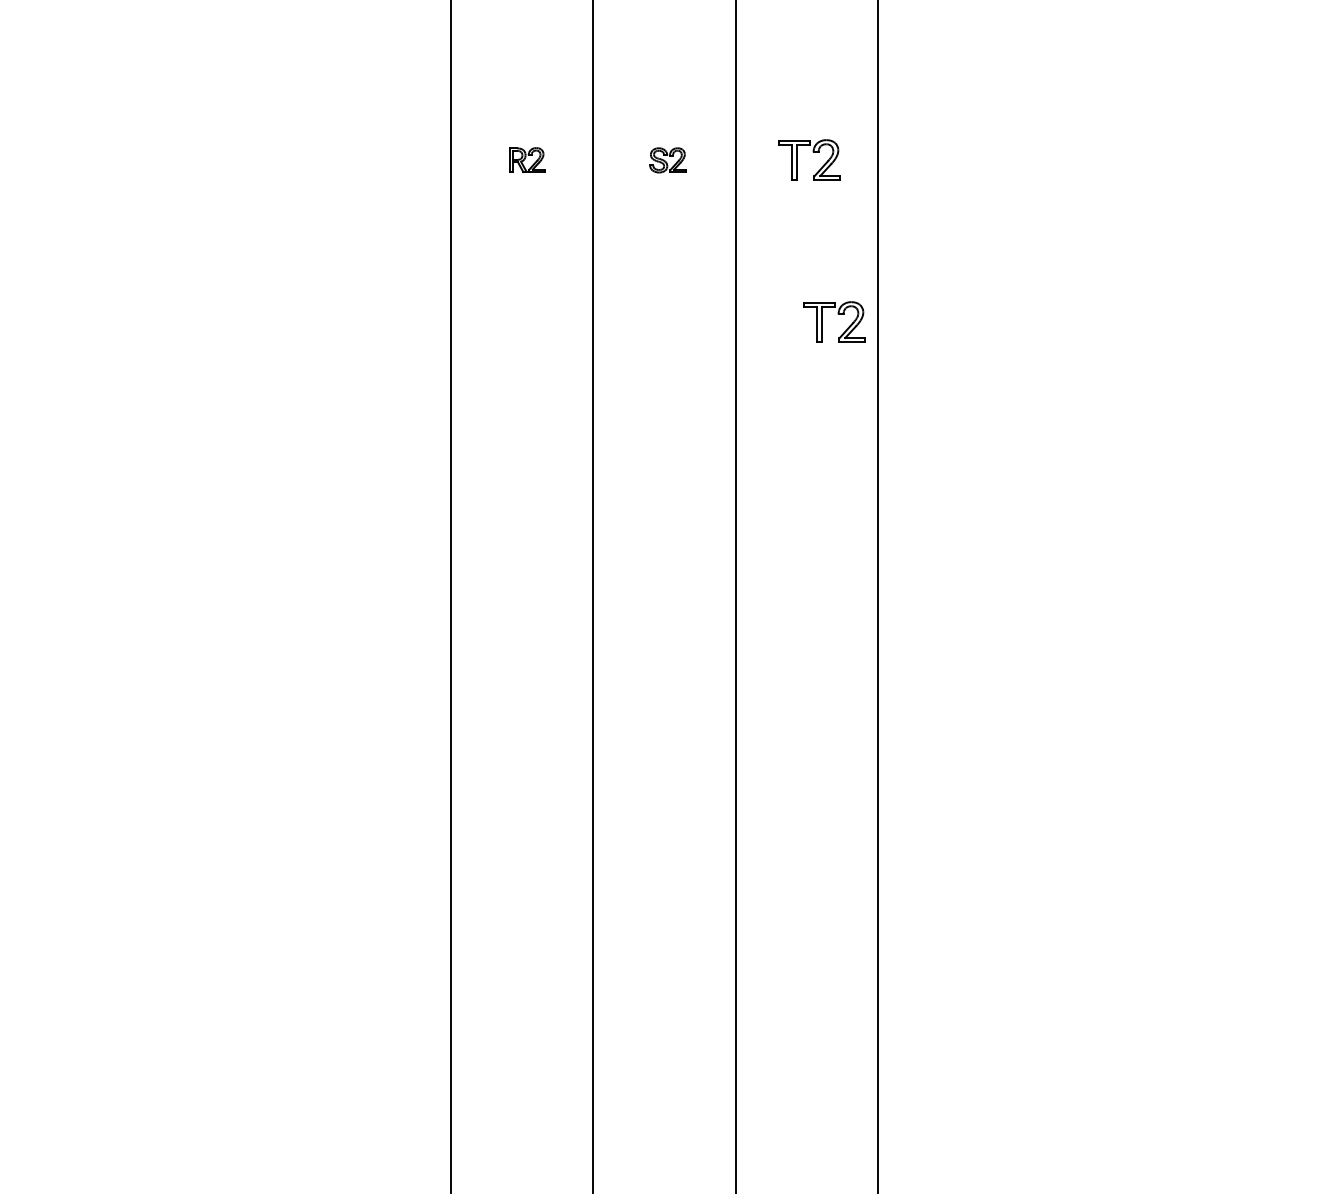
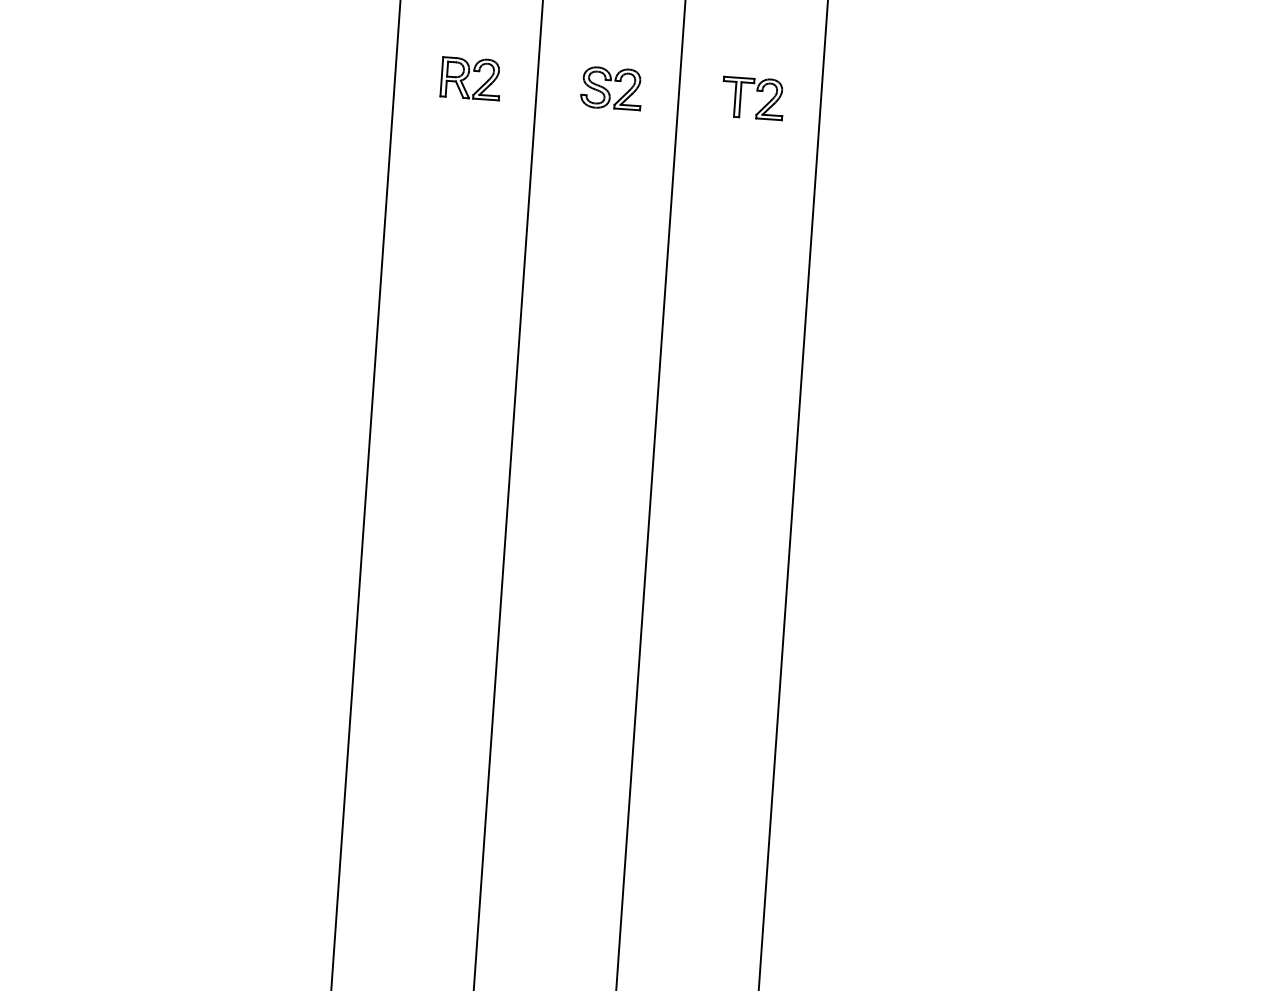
part: (526, 159) -> (470, 77), size x1.67
part: (667, 160) -> (611, 88), size x1.67
part: (838, 314) -> (770, 254), removed

